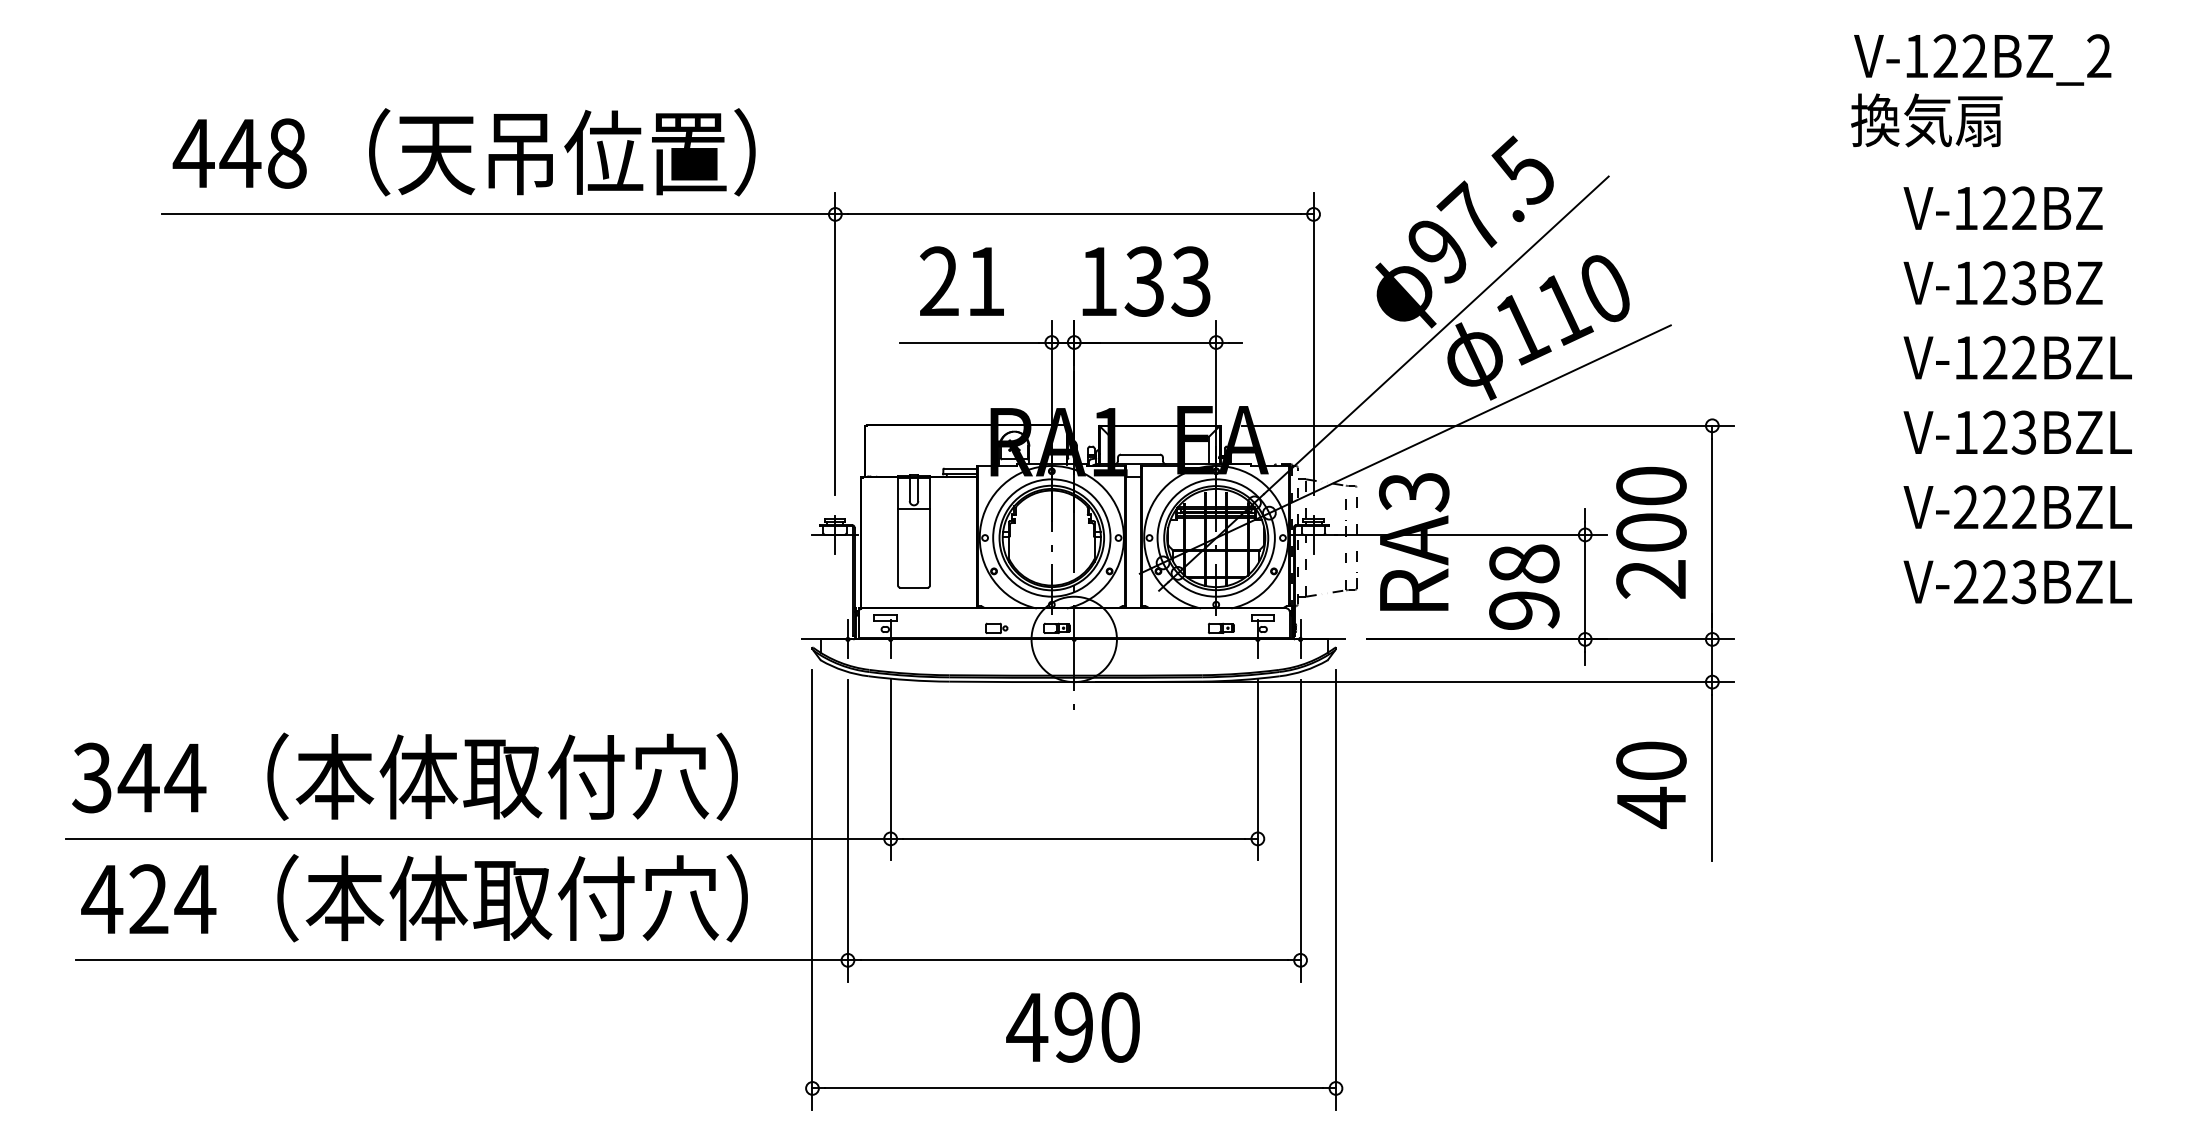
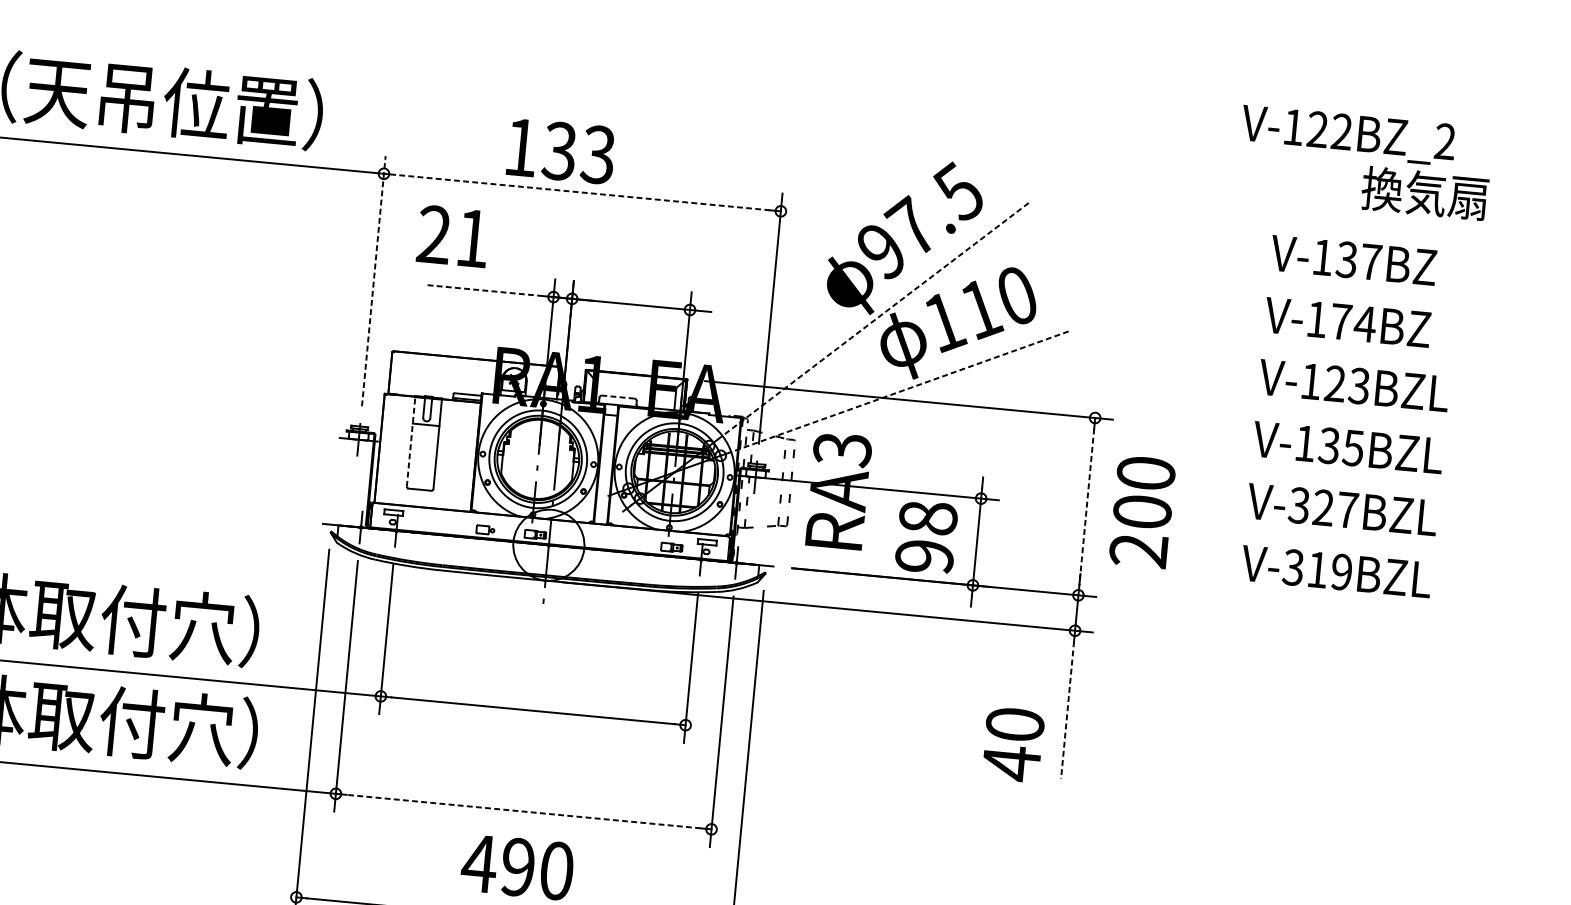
text: (1926, 120) -> (1424, 193), moved
text: (2009, 208) -> (1358, 261), V-122BZ -> V-137BZ
line: (1073, 214) -> (581, 192), solid -> dashed
text: (961, 280) -> (452, 235), moved
text: (1146, 281) -> (561, 151), moved
text: (2010, 283) -> (1353, 323), V-123BZ -> V-174BZ
line: (1435, 335) -> (872, 321), solid -> dashed
line: (969, 342) -> (485, 290), solid -> dashed
line: (835, 343) -> (373, 280), solid -> dashed
text: (2023, 357) -> (1358, 385), V-122BZL -> V-123BZL
line: (1475, 416) -> (899, 391), solid -> dashed
text: (2009, 432) -> (1341, 446), V-123BZL -> V-135BZL
line: (1139, 454) -> (617, 396), solid -> dashed
text: (1994, 507) -> (1322, 507), V-222BZL -> V-327BZL
line: (898, 530) -> (411, 441), solid -> dashed
text: (1651, 532) -> (1142, 511), moved
line: (1712, 533) -> (1086, 507), solid -> dashed
text: (1994, 582) -> (1317, 570), V-223BZL -> V-319BZL
line: (1712, 777) -> (1067, 709), solid -> dashed
text: (1651, 784) -> (1013, 744), moved
line: (1073, 960) -> (523, 811), solid -> dashed

